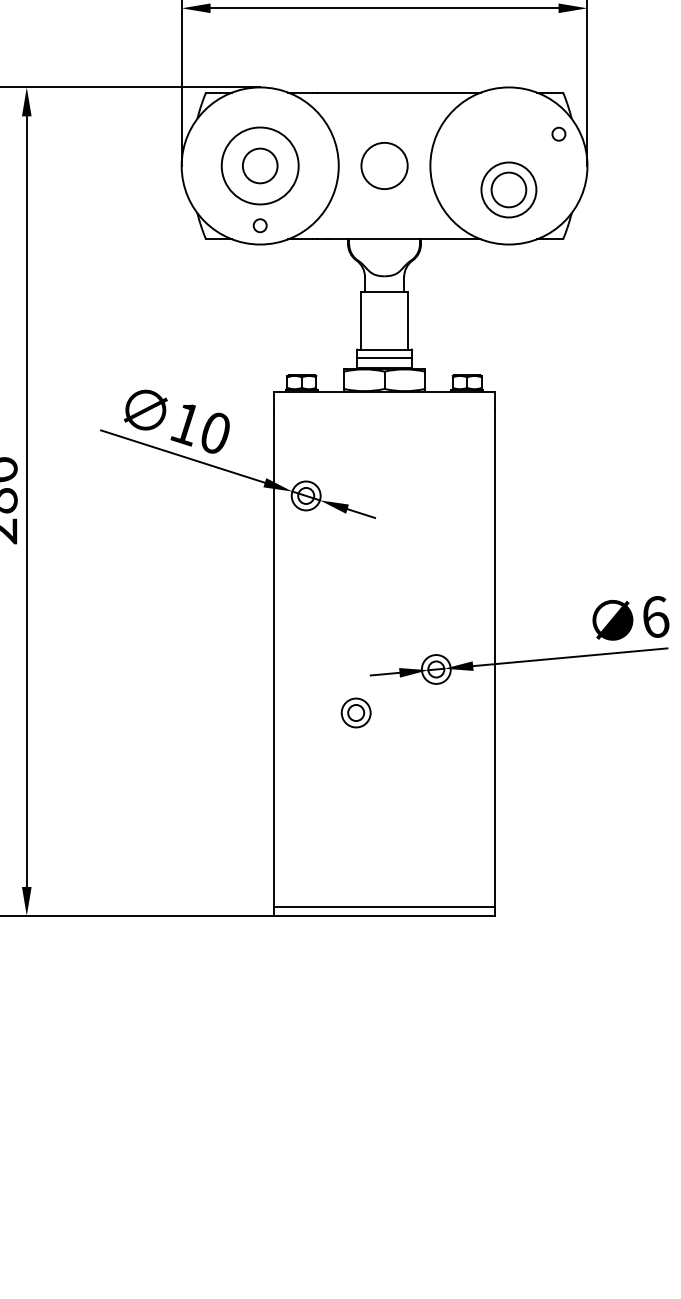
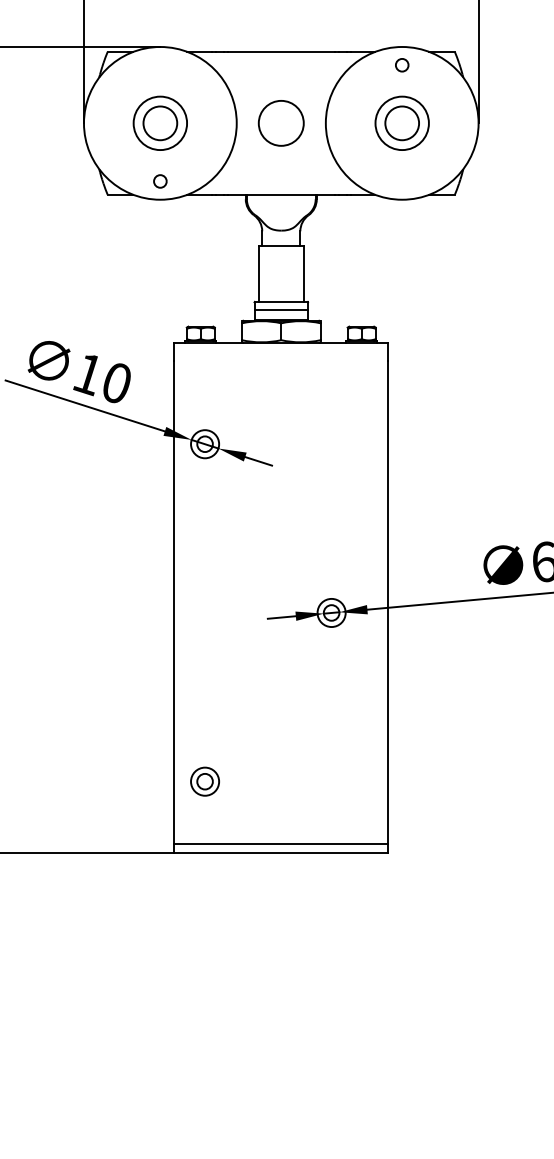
circle: (558, 133) -> (401, 64), moved
circle: (259, 165) -> (159, 122), size x0.71
part: (508, 189) -> (401, 122), moved
part: (355, 712) -> (204, 781), moved

